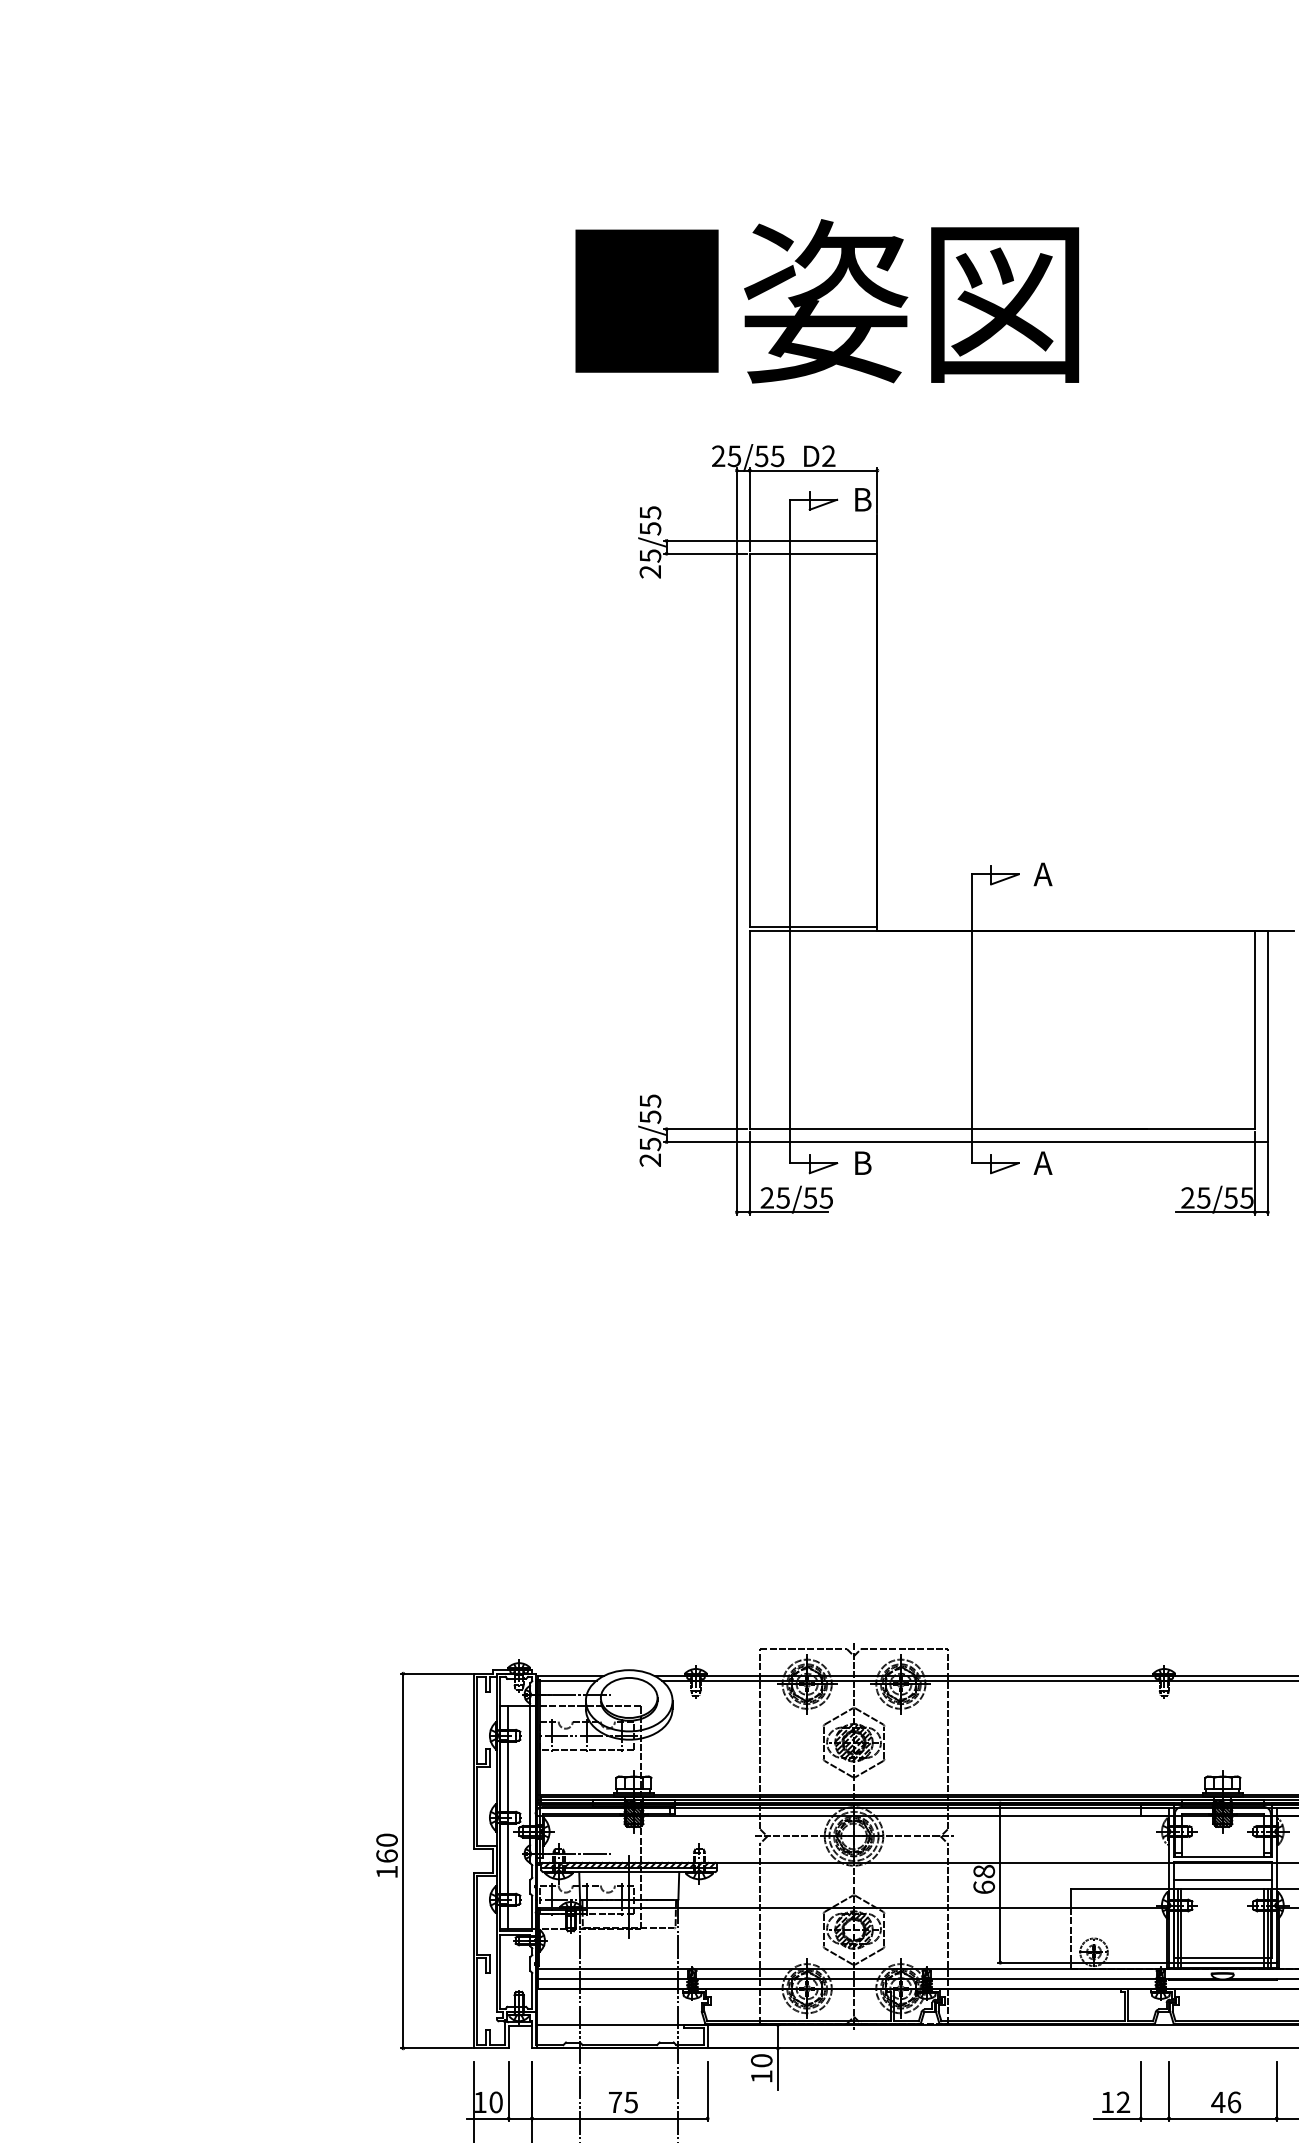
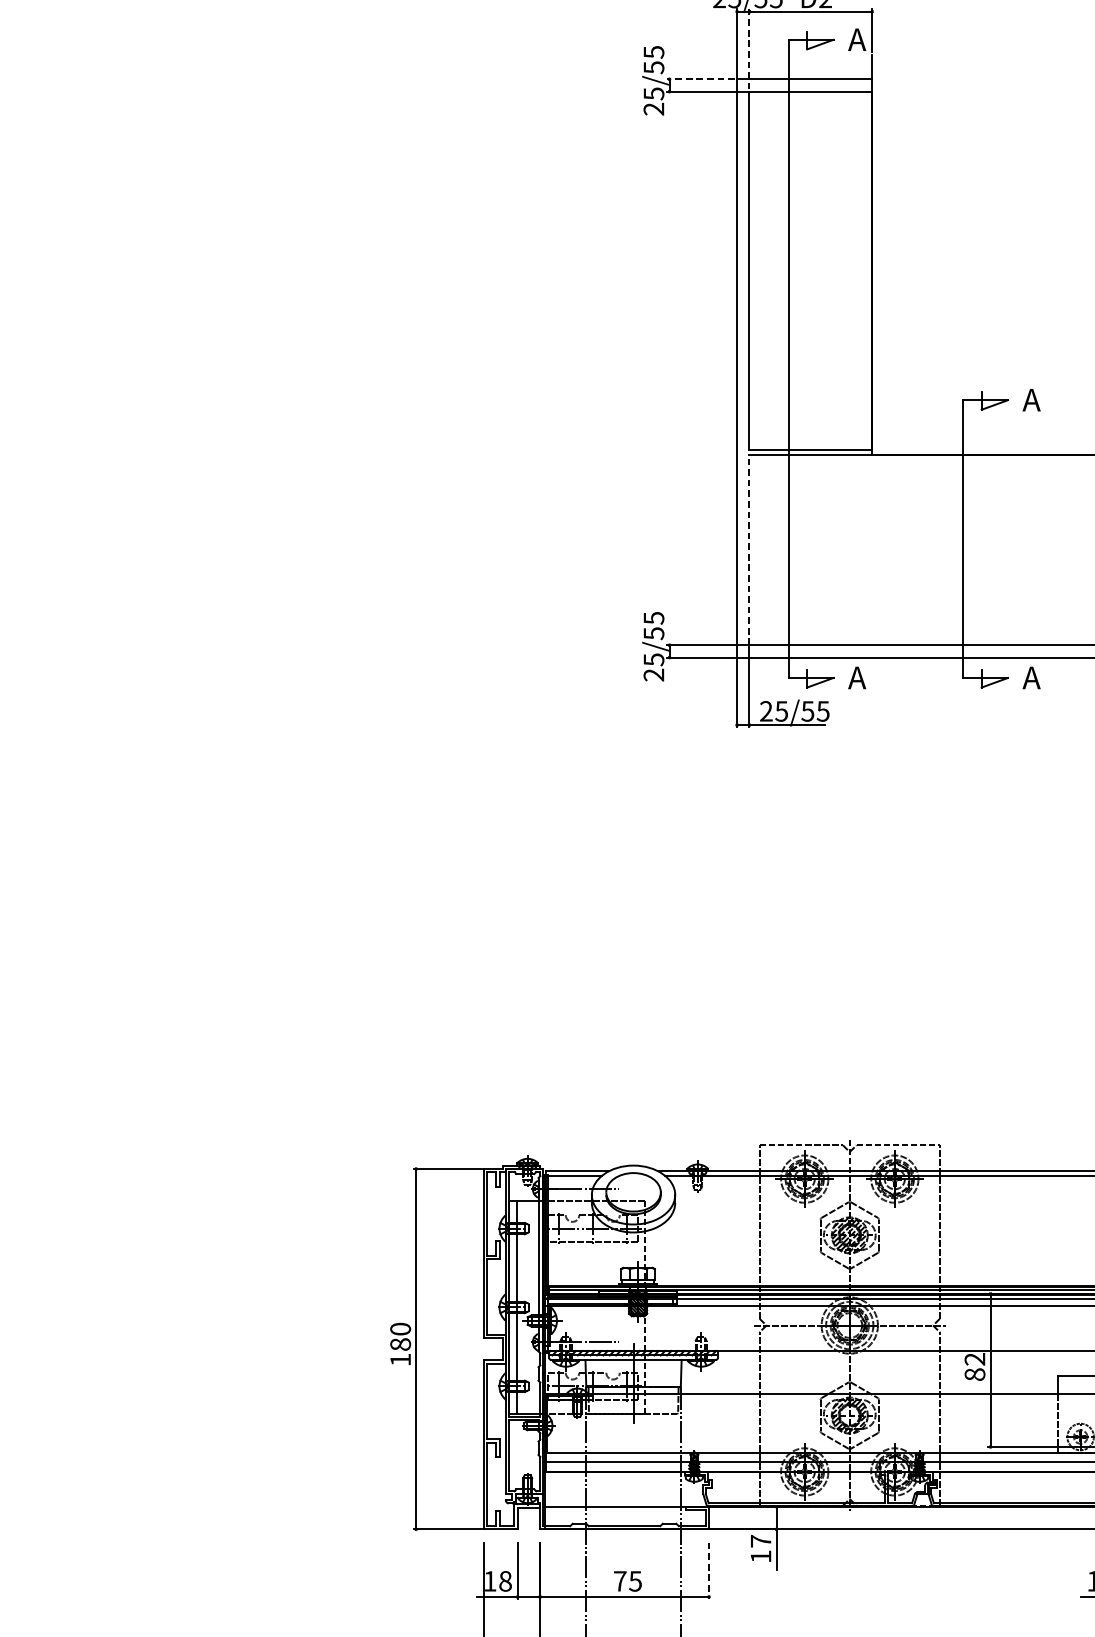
text: (861, 499) -> (856, 39), B -> A
line: (749, 509) -> (749, 49), solid -> dashed
line: (698, 540) -> (700, 78), solid -> dashed
line: (749, 1030) -> (749, 550), solid -> dashed
text: (861, 1162) -> (856, 677), B -> A
text: (386, 1855) -> (400, 1343), 160 -> 180
text: (984, 1879) -> (975, 1366), 68 -> 82
text: (761, 2060) -> (760, 1541), 10 -> 17
line: (707, 2092) -> (708, 1571), solid -> dashed
text: (495, 2102) -> (504, 1581), 10 -> 18

